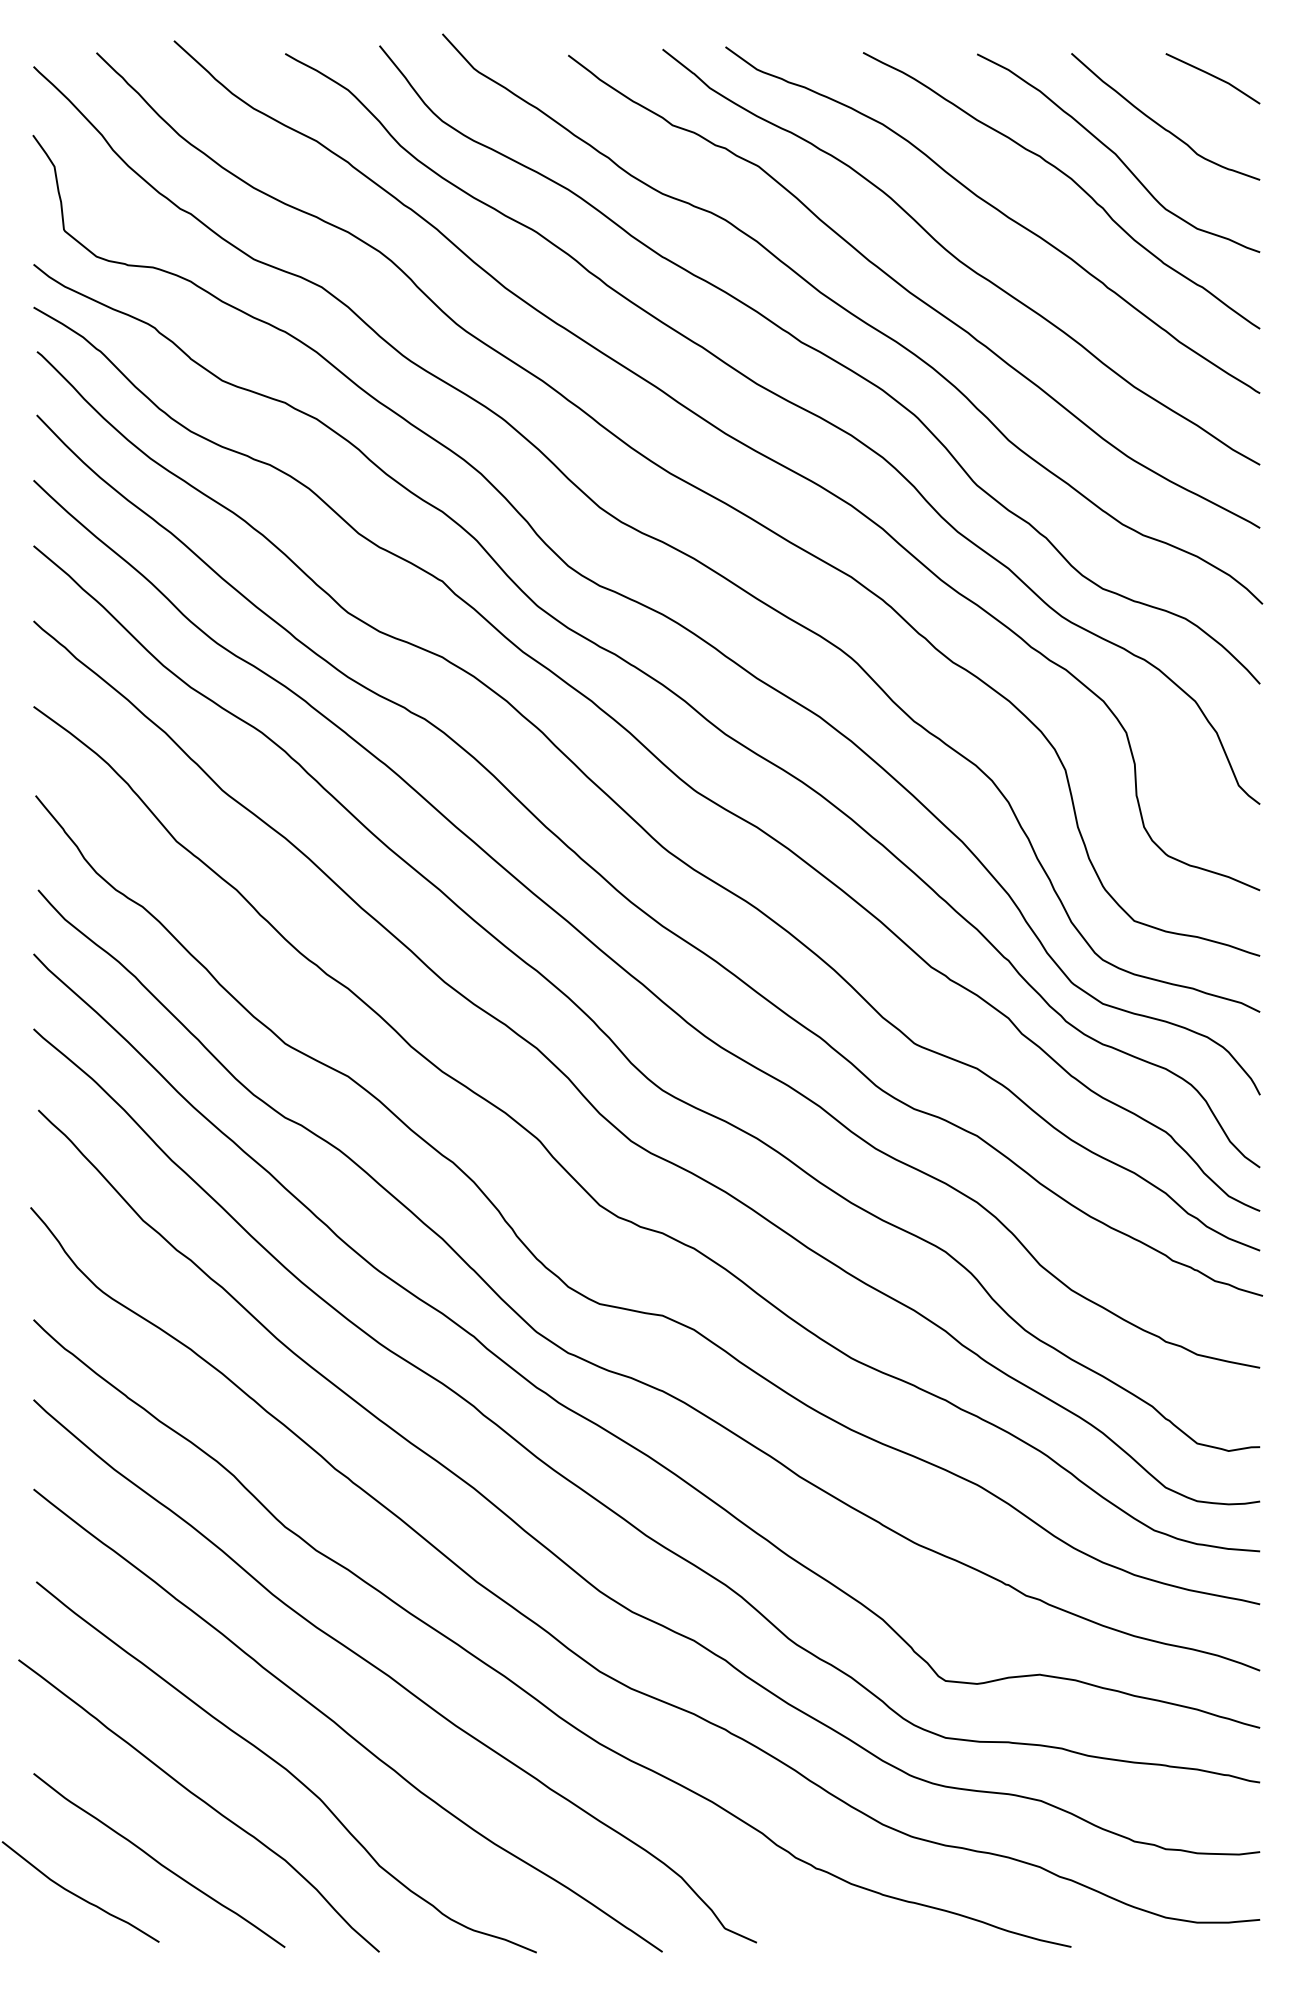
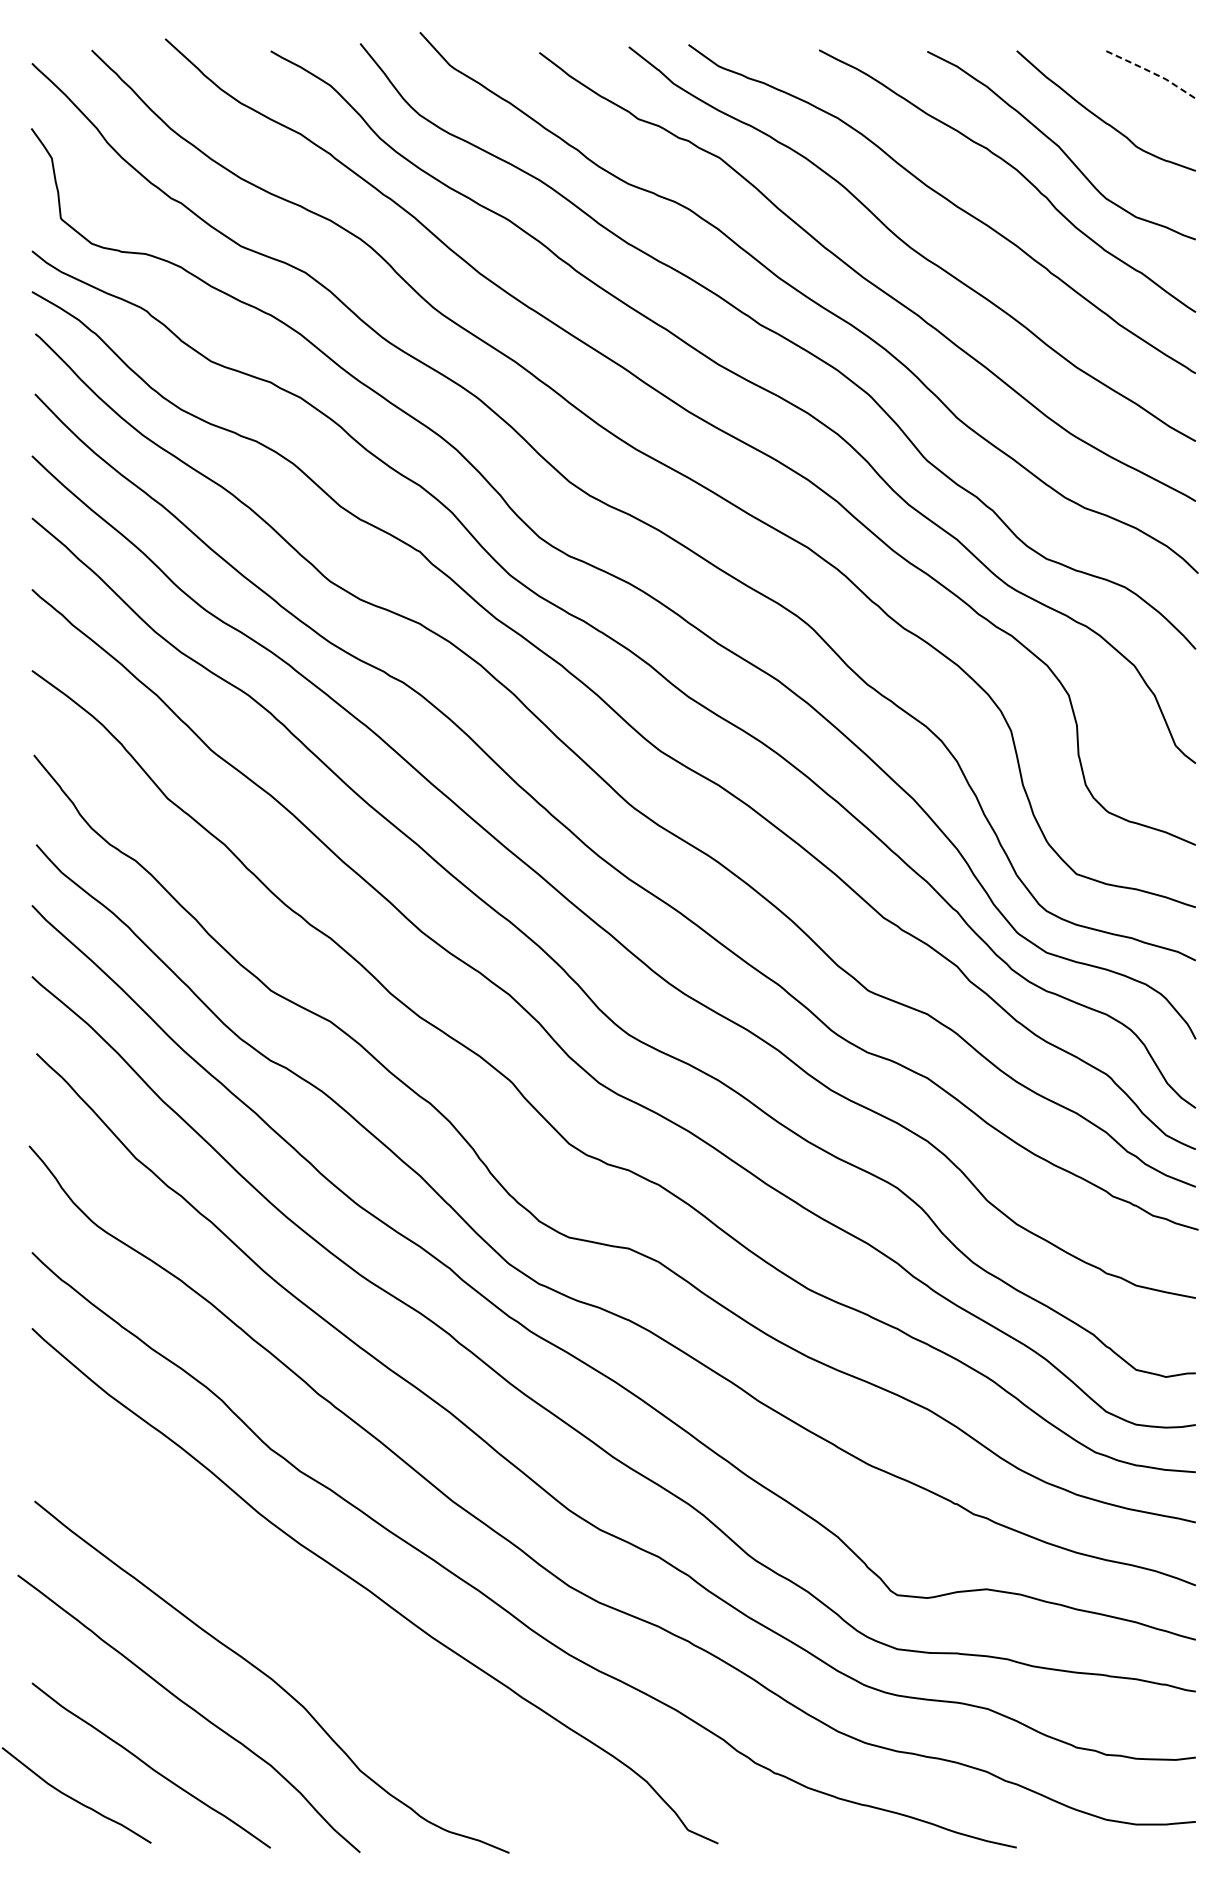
line: (1214, 76) -> (1152, 72), solid -> dashed
curve: (342, 1727) -> (325, 1639), removed

